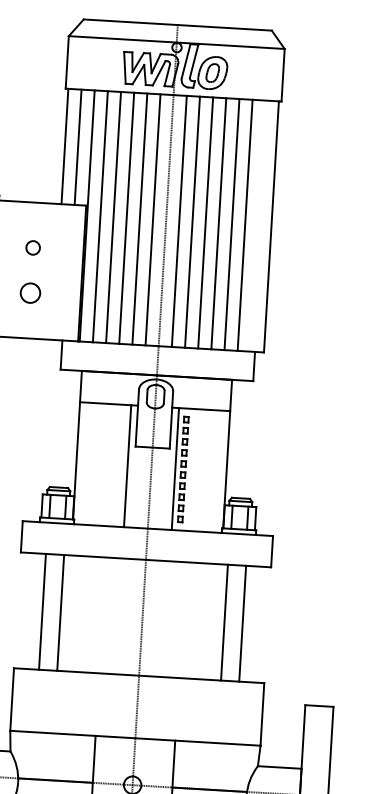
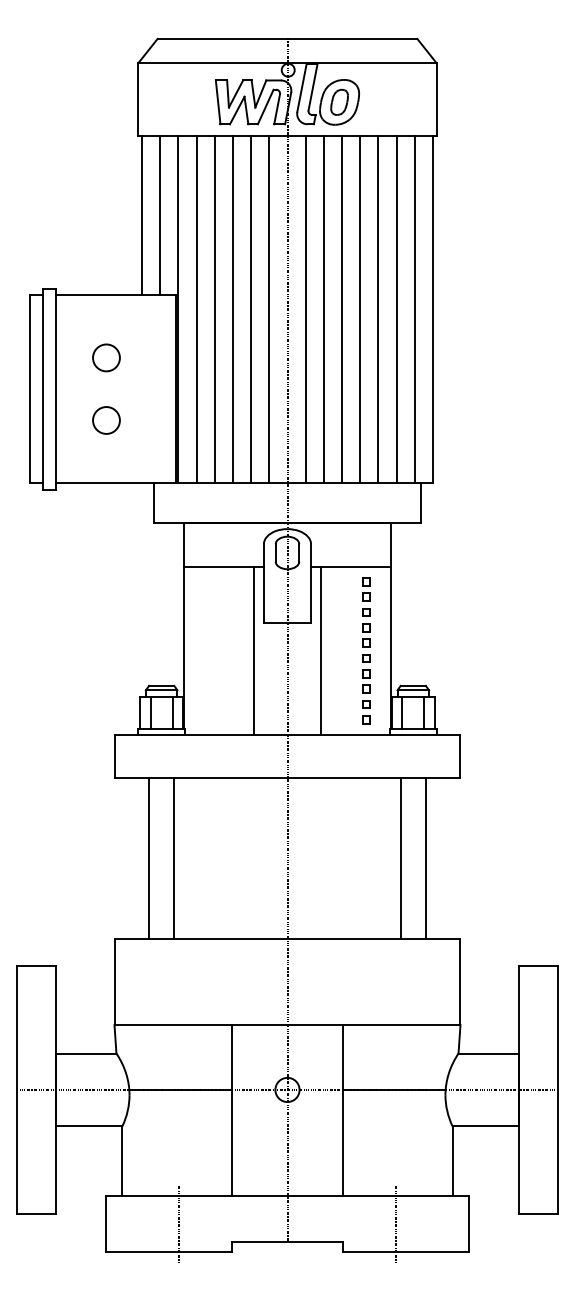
line: (258, 226) -> (414, 309), added
circle: (33, 247) -> (106, 357), size x1.43
part: (183, 469) -> (366, 650), moved

